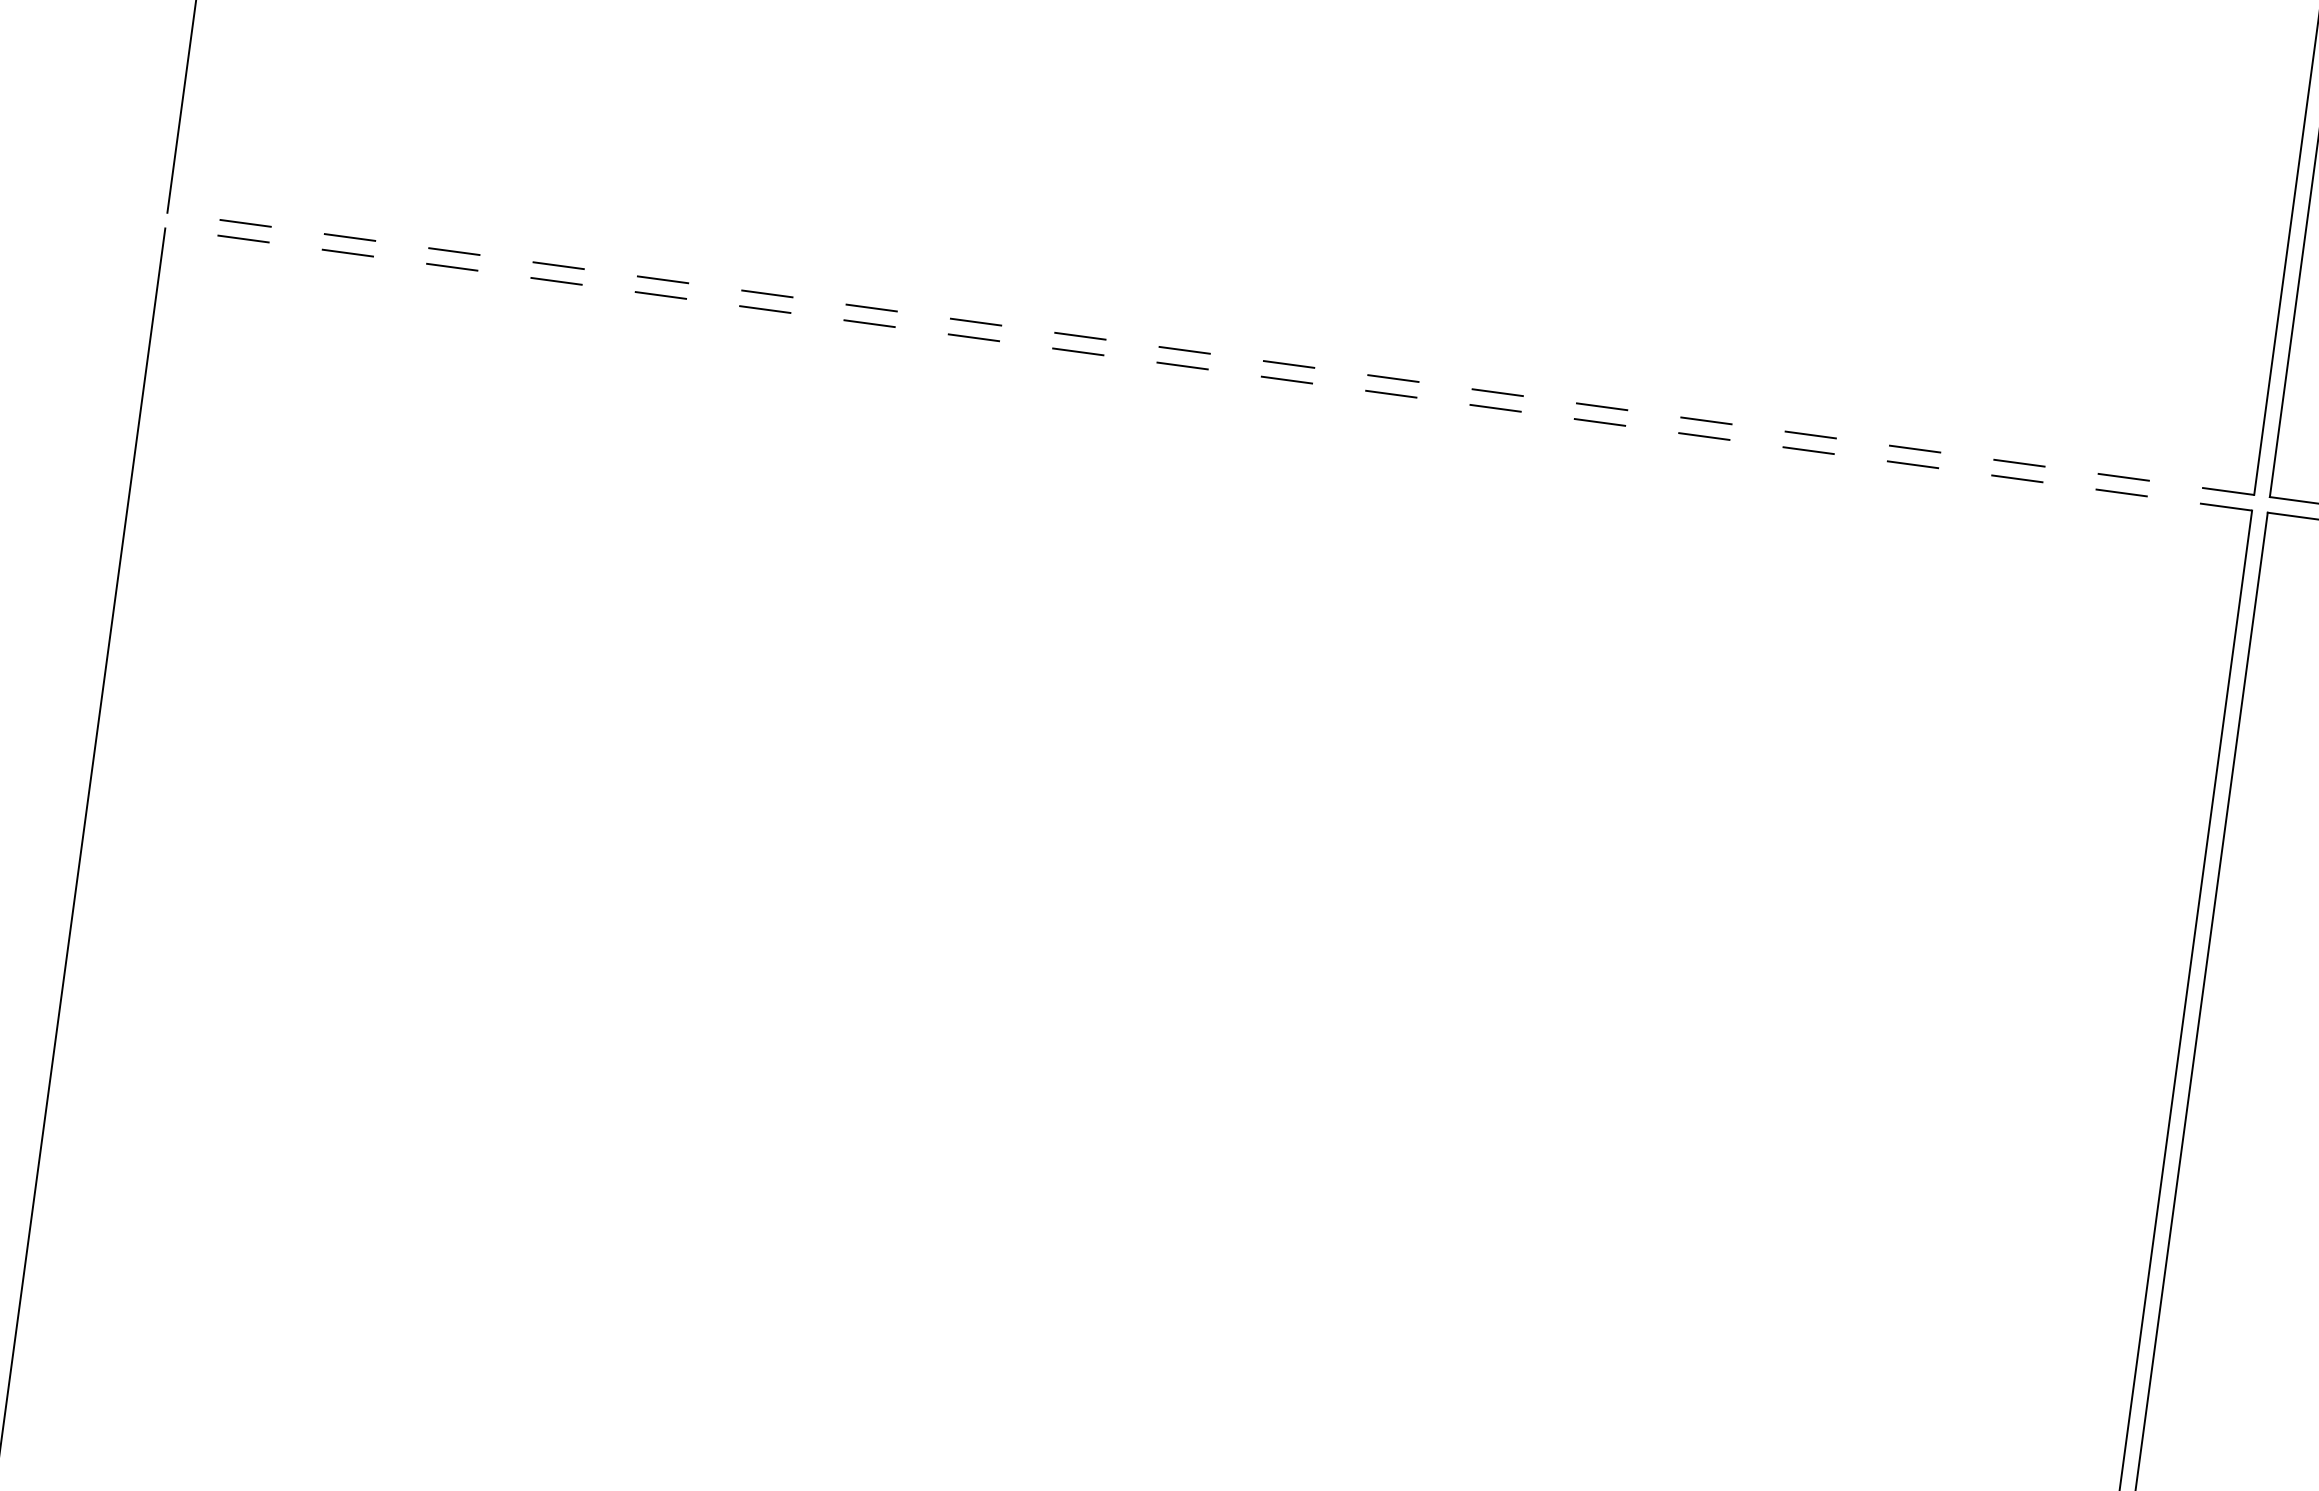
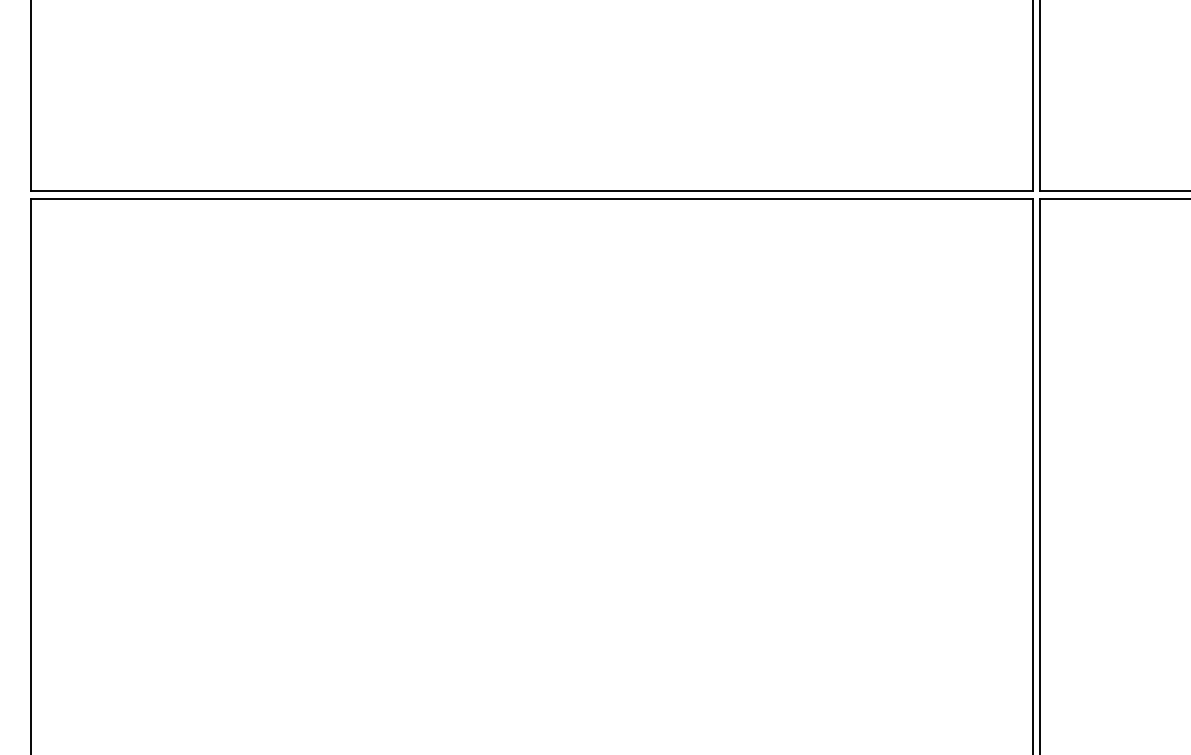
line: (1210, 354) -> (531, 191), dashed -> solid
line: (1208, 369) -> (531, 198), dashed -> solid

